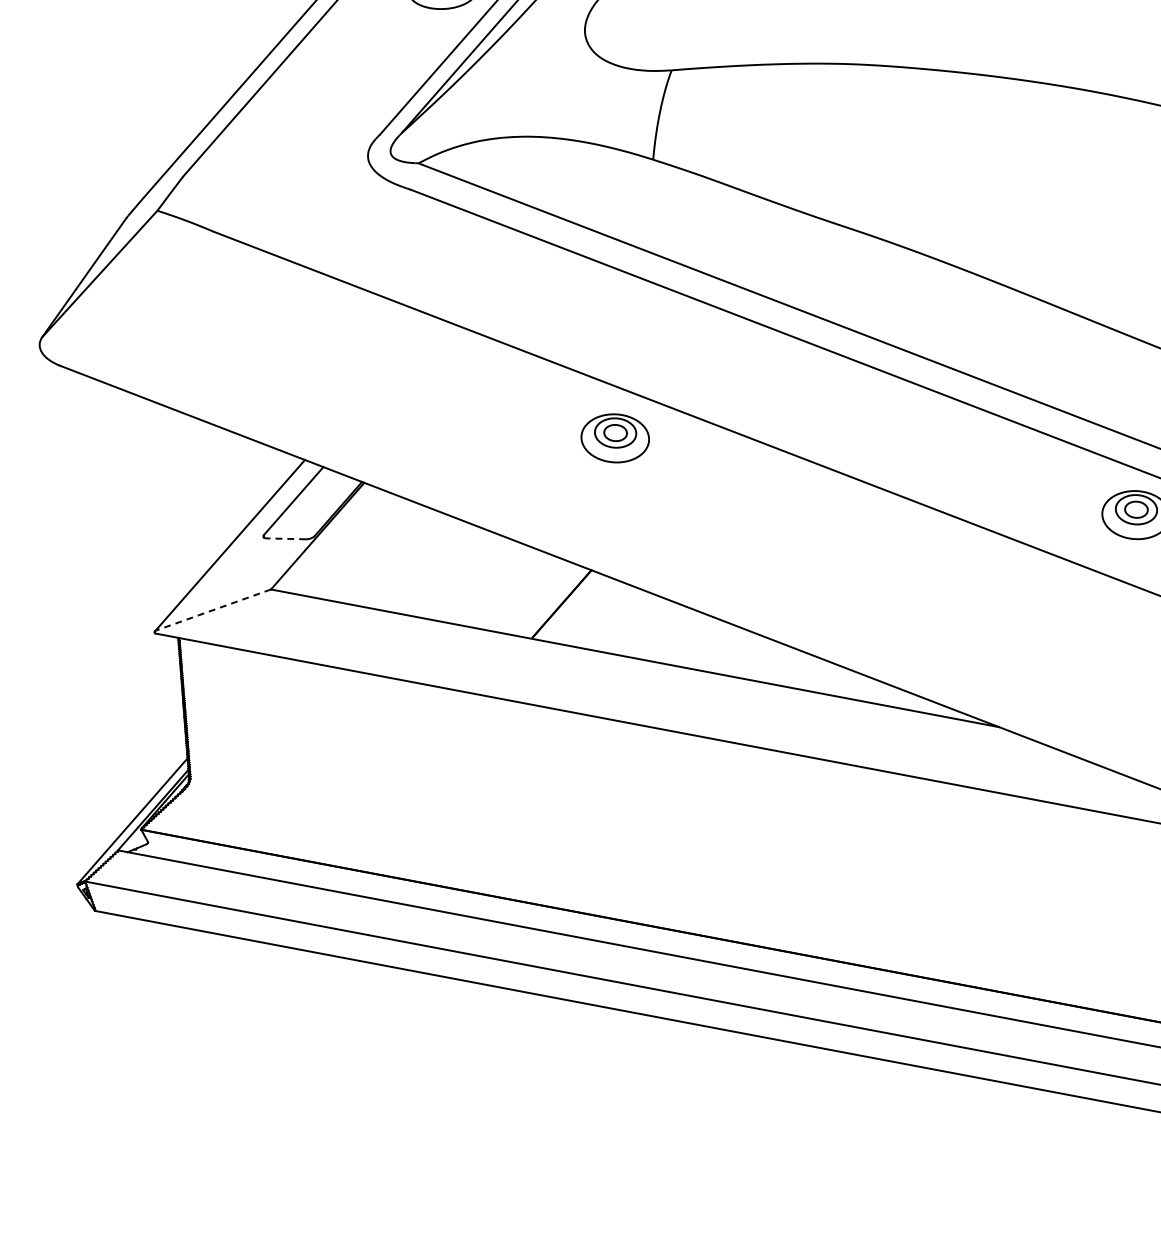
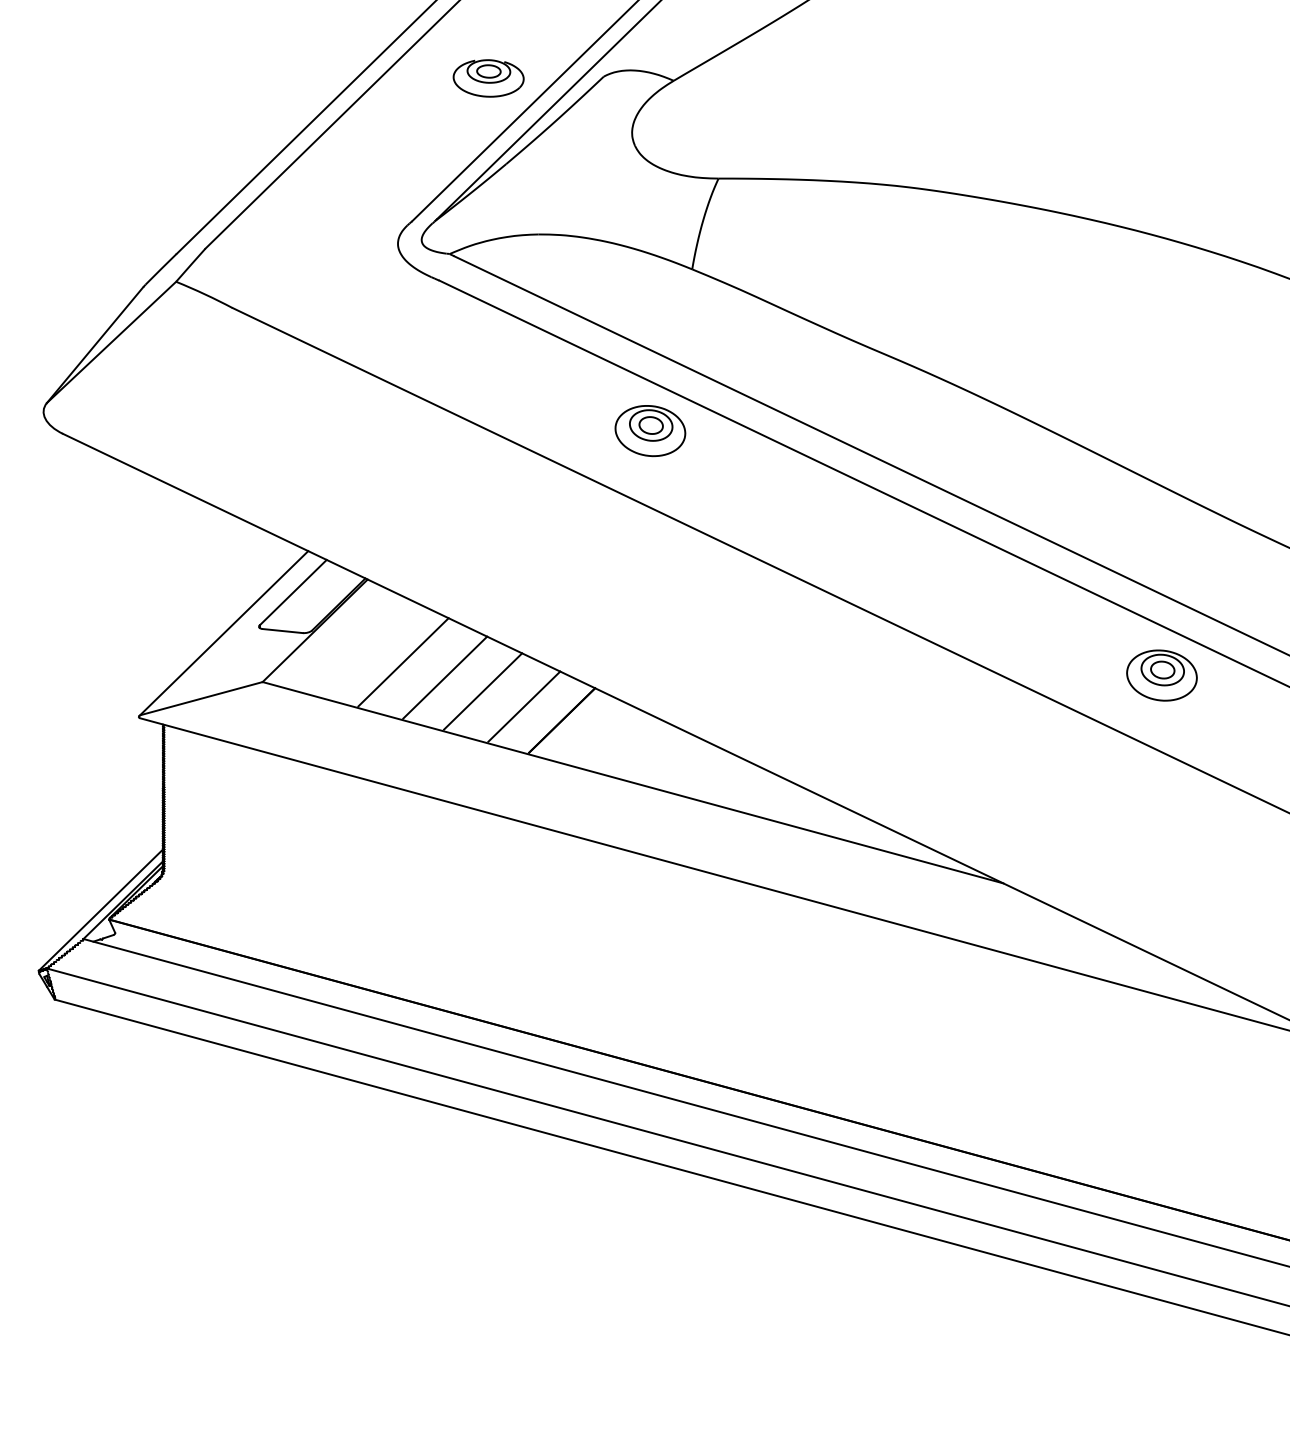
part: (615, 438) -> (650, 431), moved
line: (286, 539) -> (282, 631), dashed -> solid
line: (405, 559) -> (403, 662), added
line: (446, 571) -> (445, 677), added
line: (484, 581) -> (483, 691), added
line: (524, 593) -> (524, 706), added
line: (213, 609) -> (201, 698), dashed -> solid

